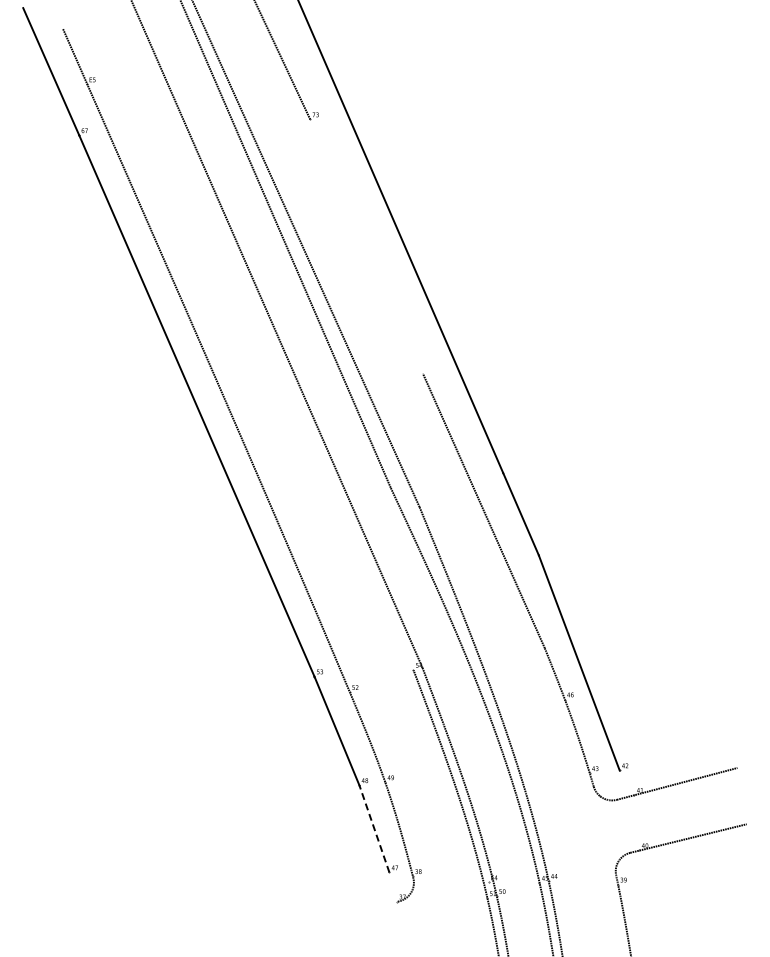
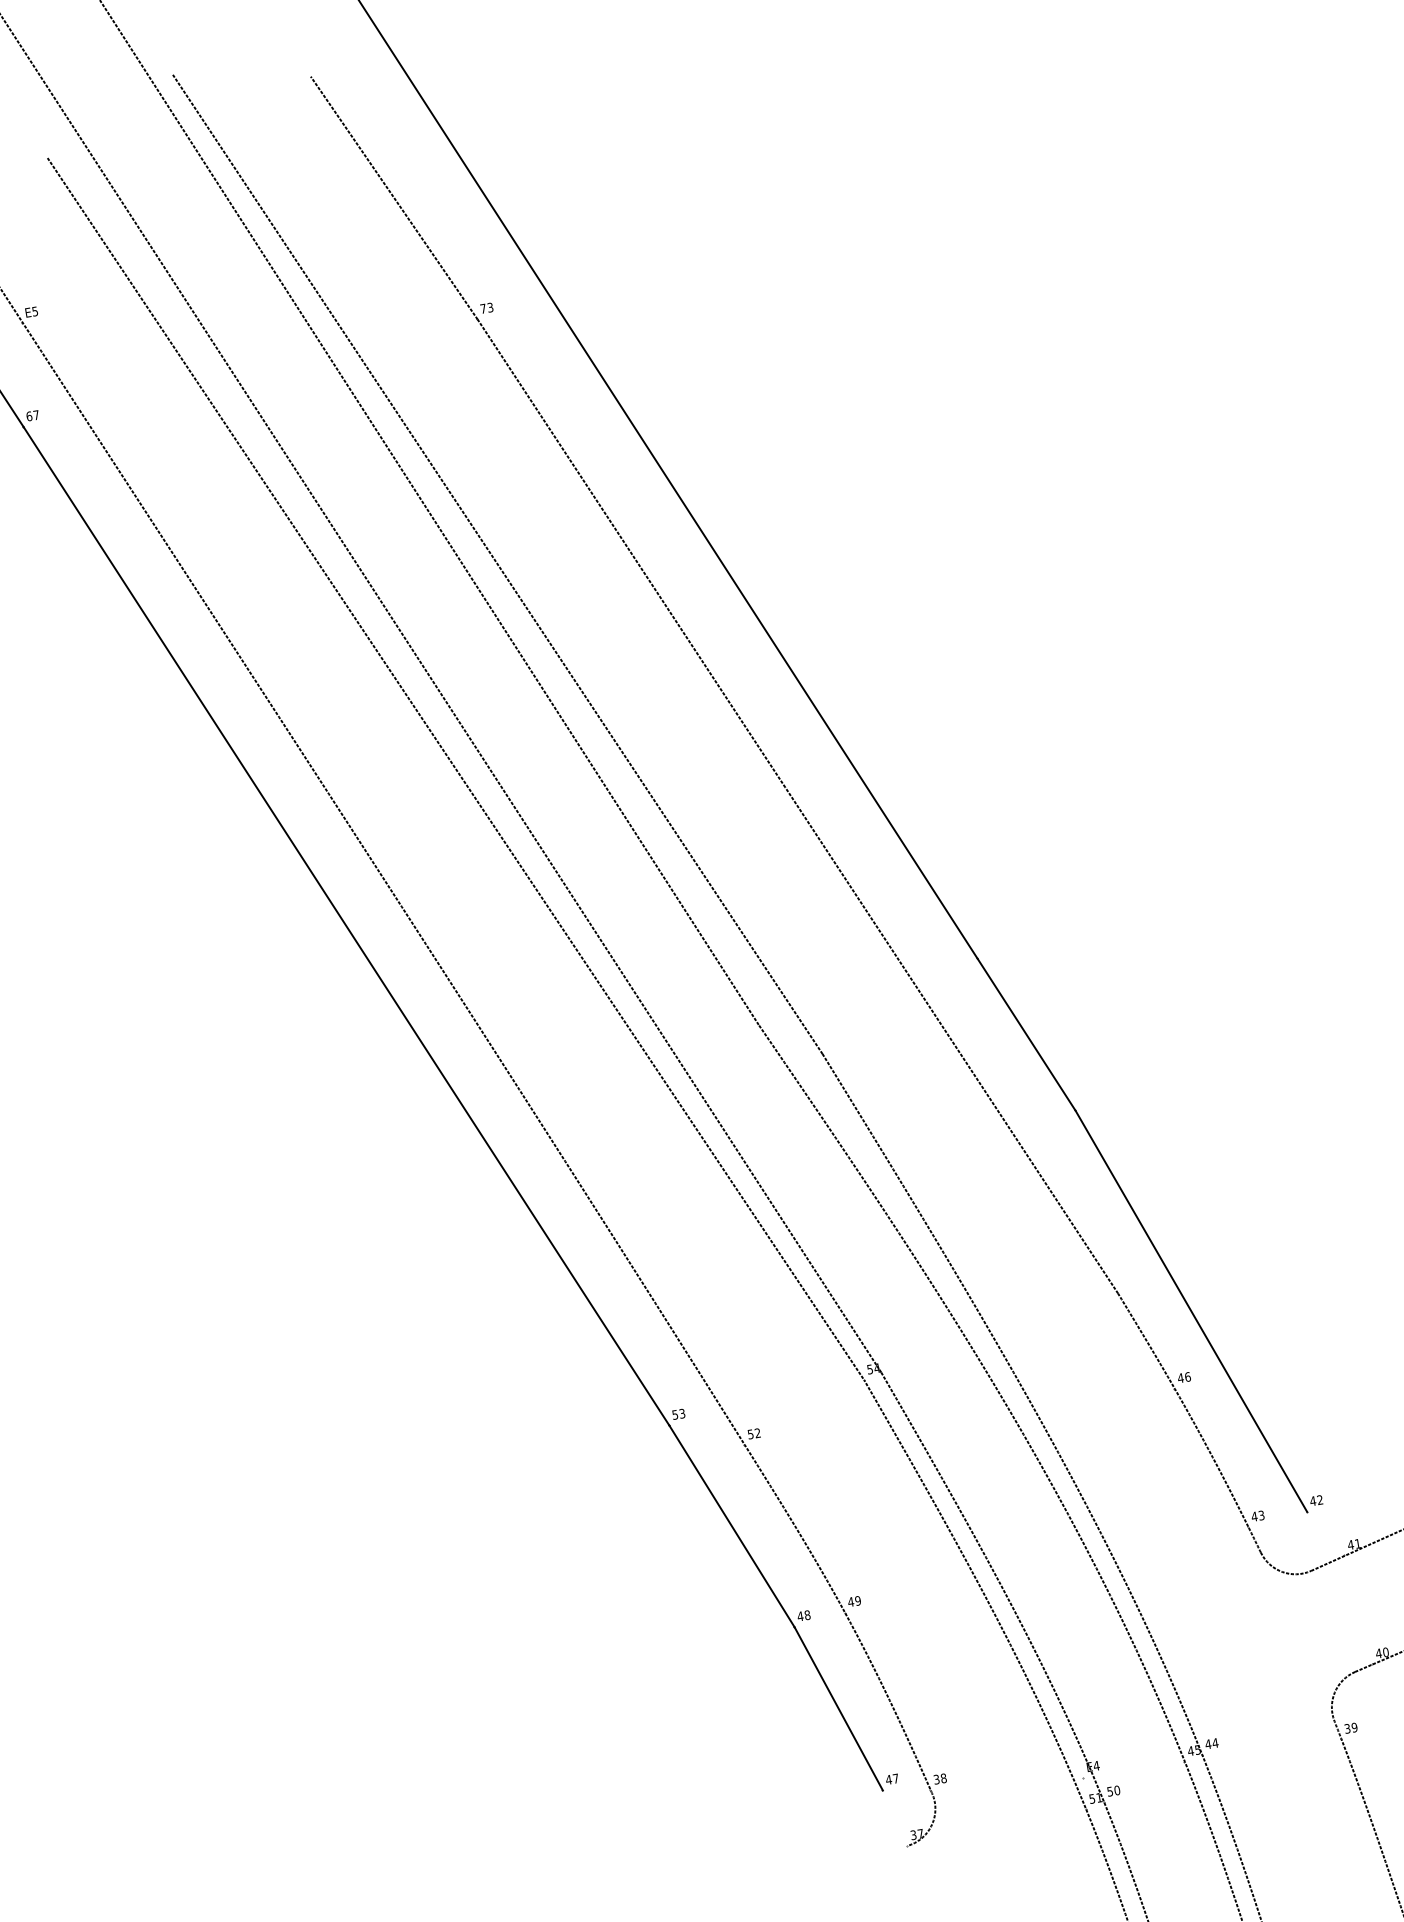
line: (366, 246) -> (631, 553), added
line: (262, 337) -> (454, 768), added
line: (374, 828) -> (838, 1707), dashed -> solid

